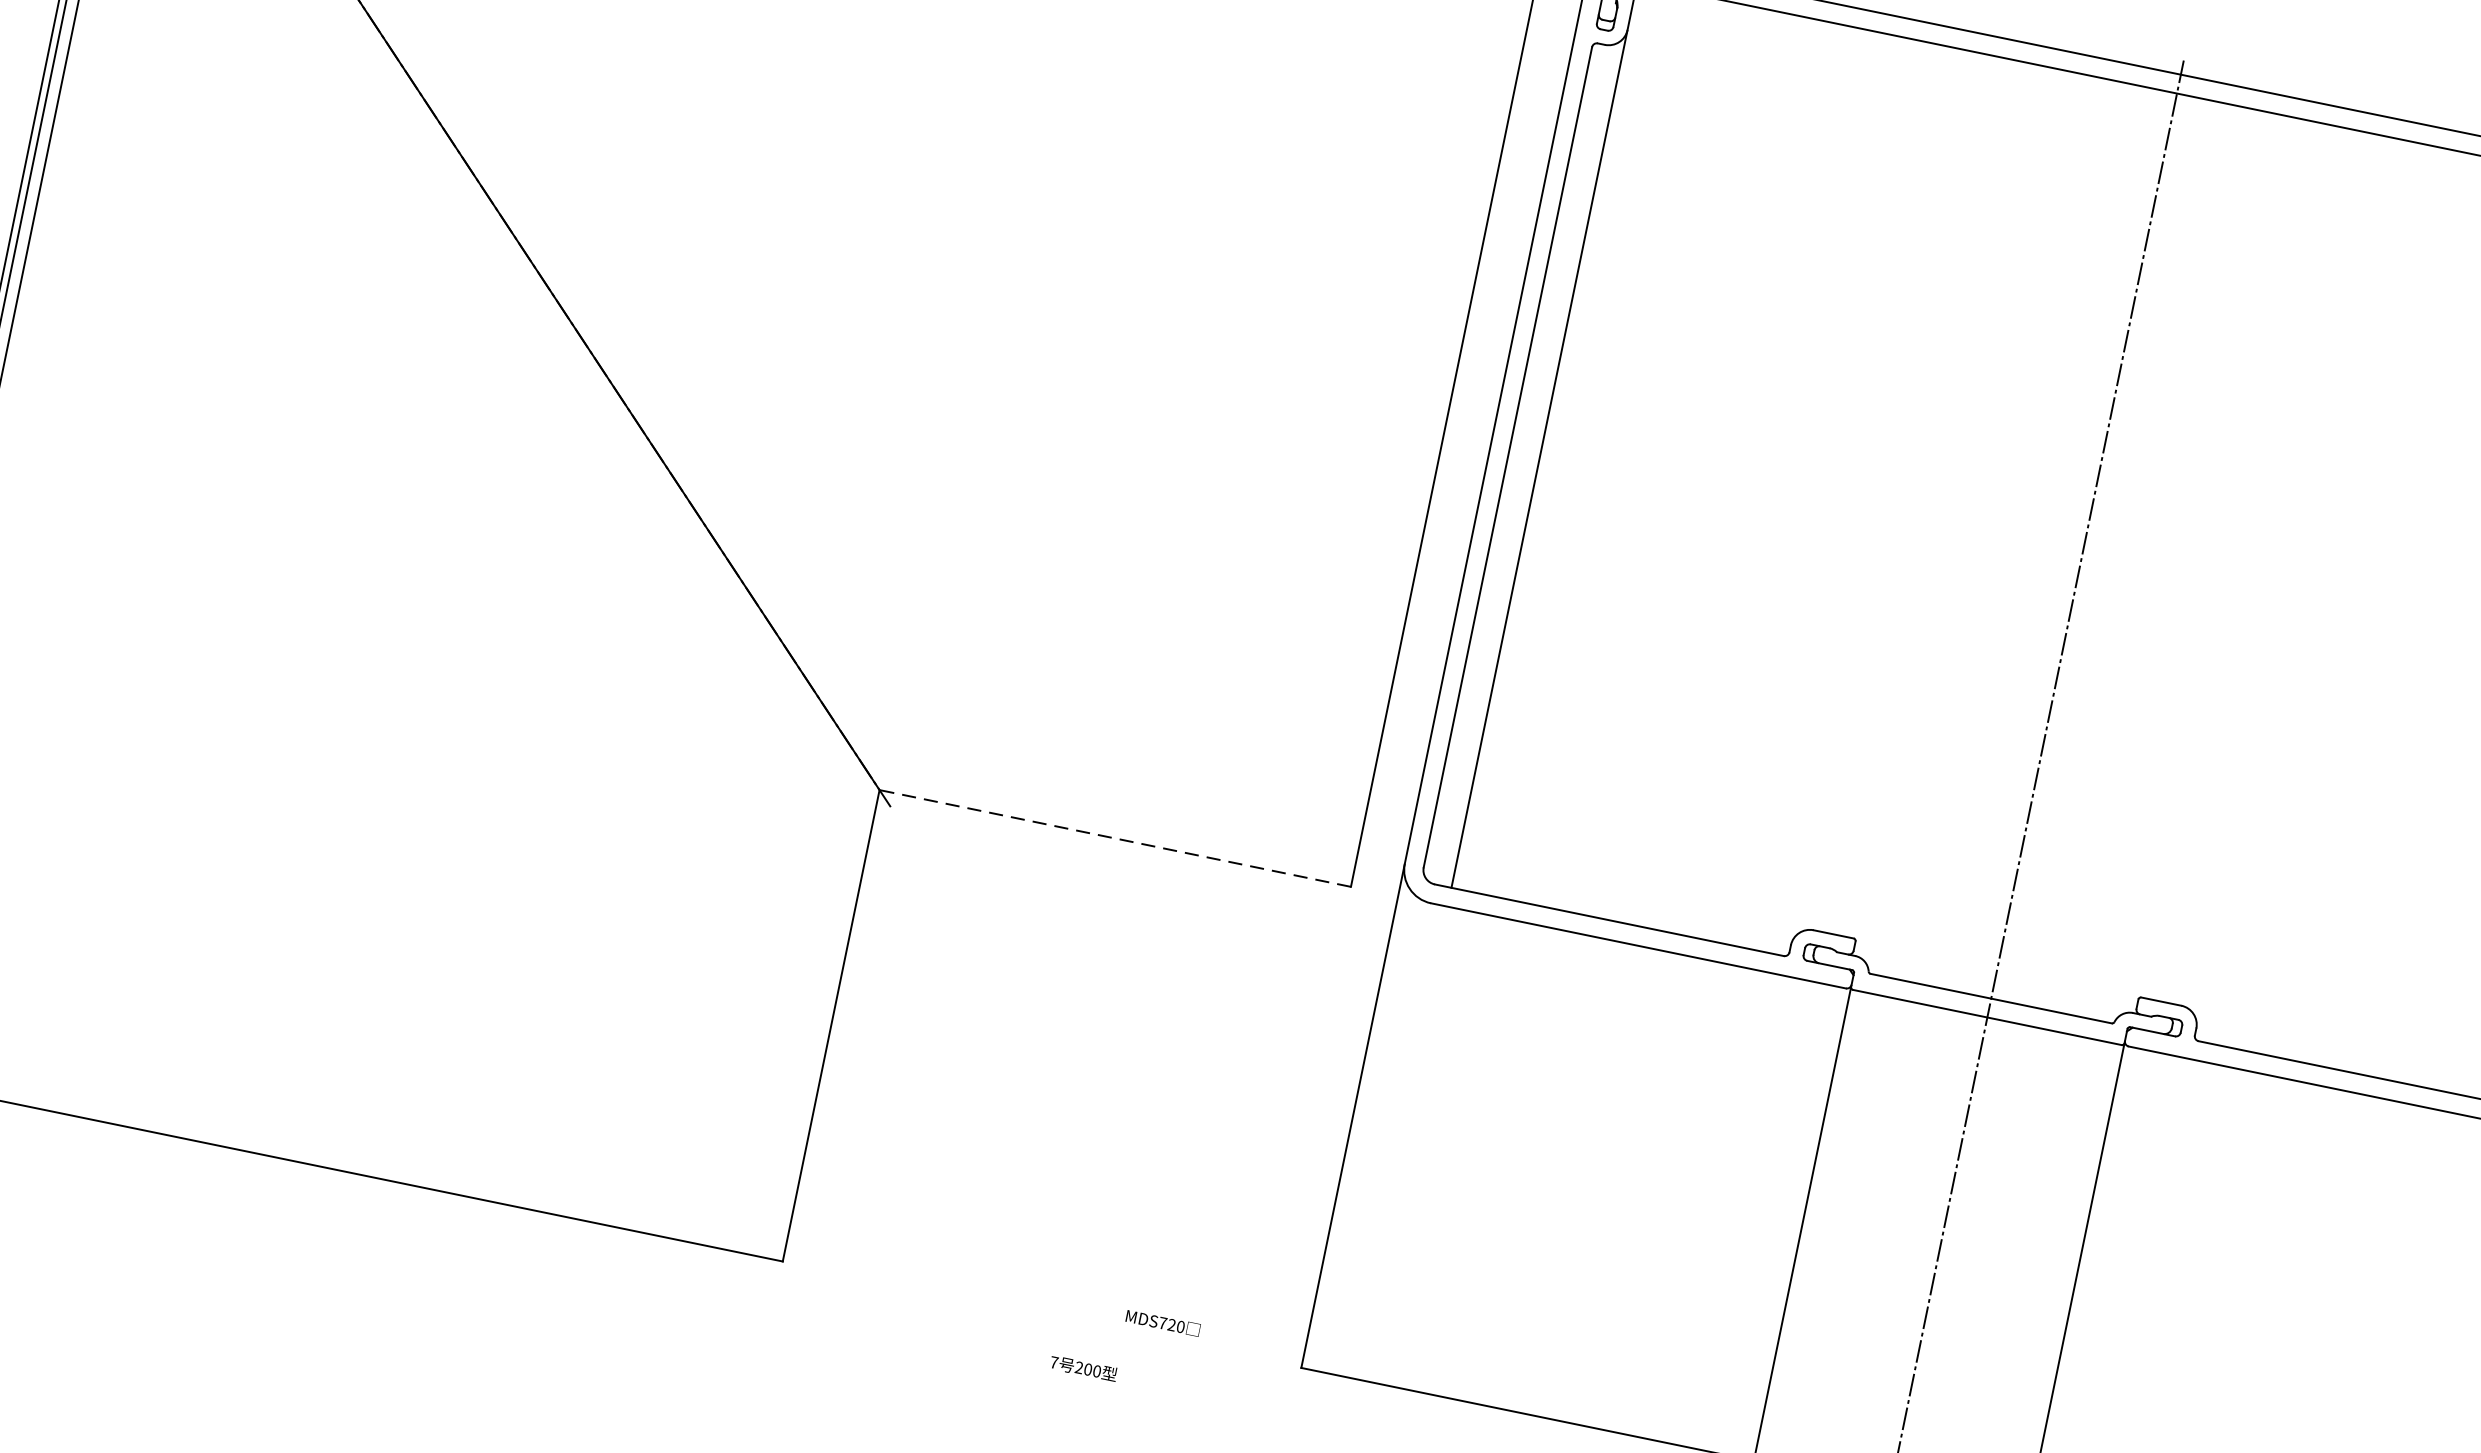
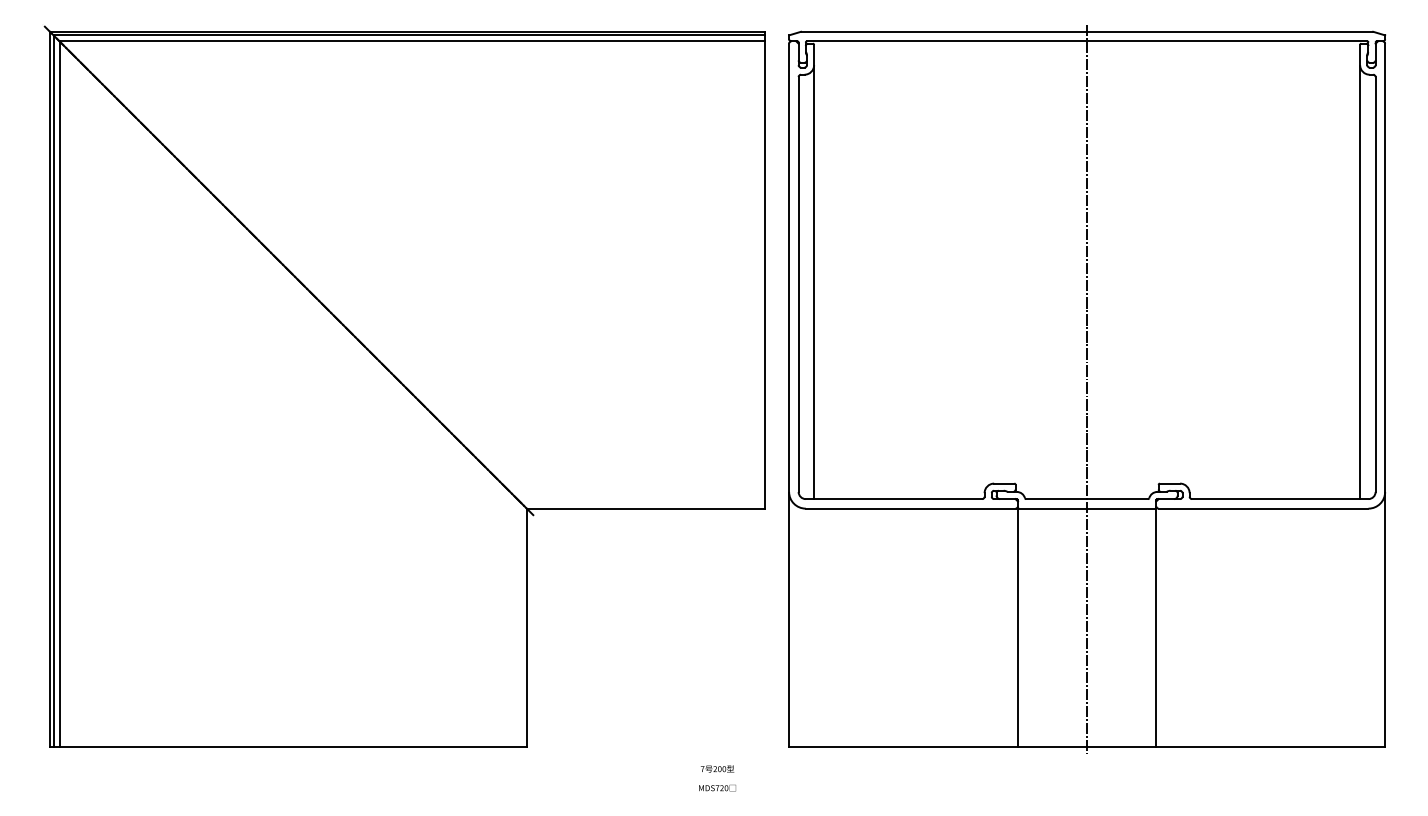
line: (1114, 837) -> (645, 508), dashed -> solid
text: (1163, 1321) -> (717, 787), moved
text: (1083, 1367) -> (717, 768), moved

